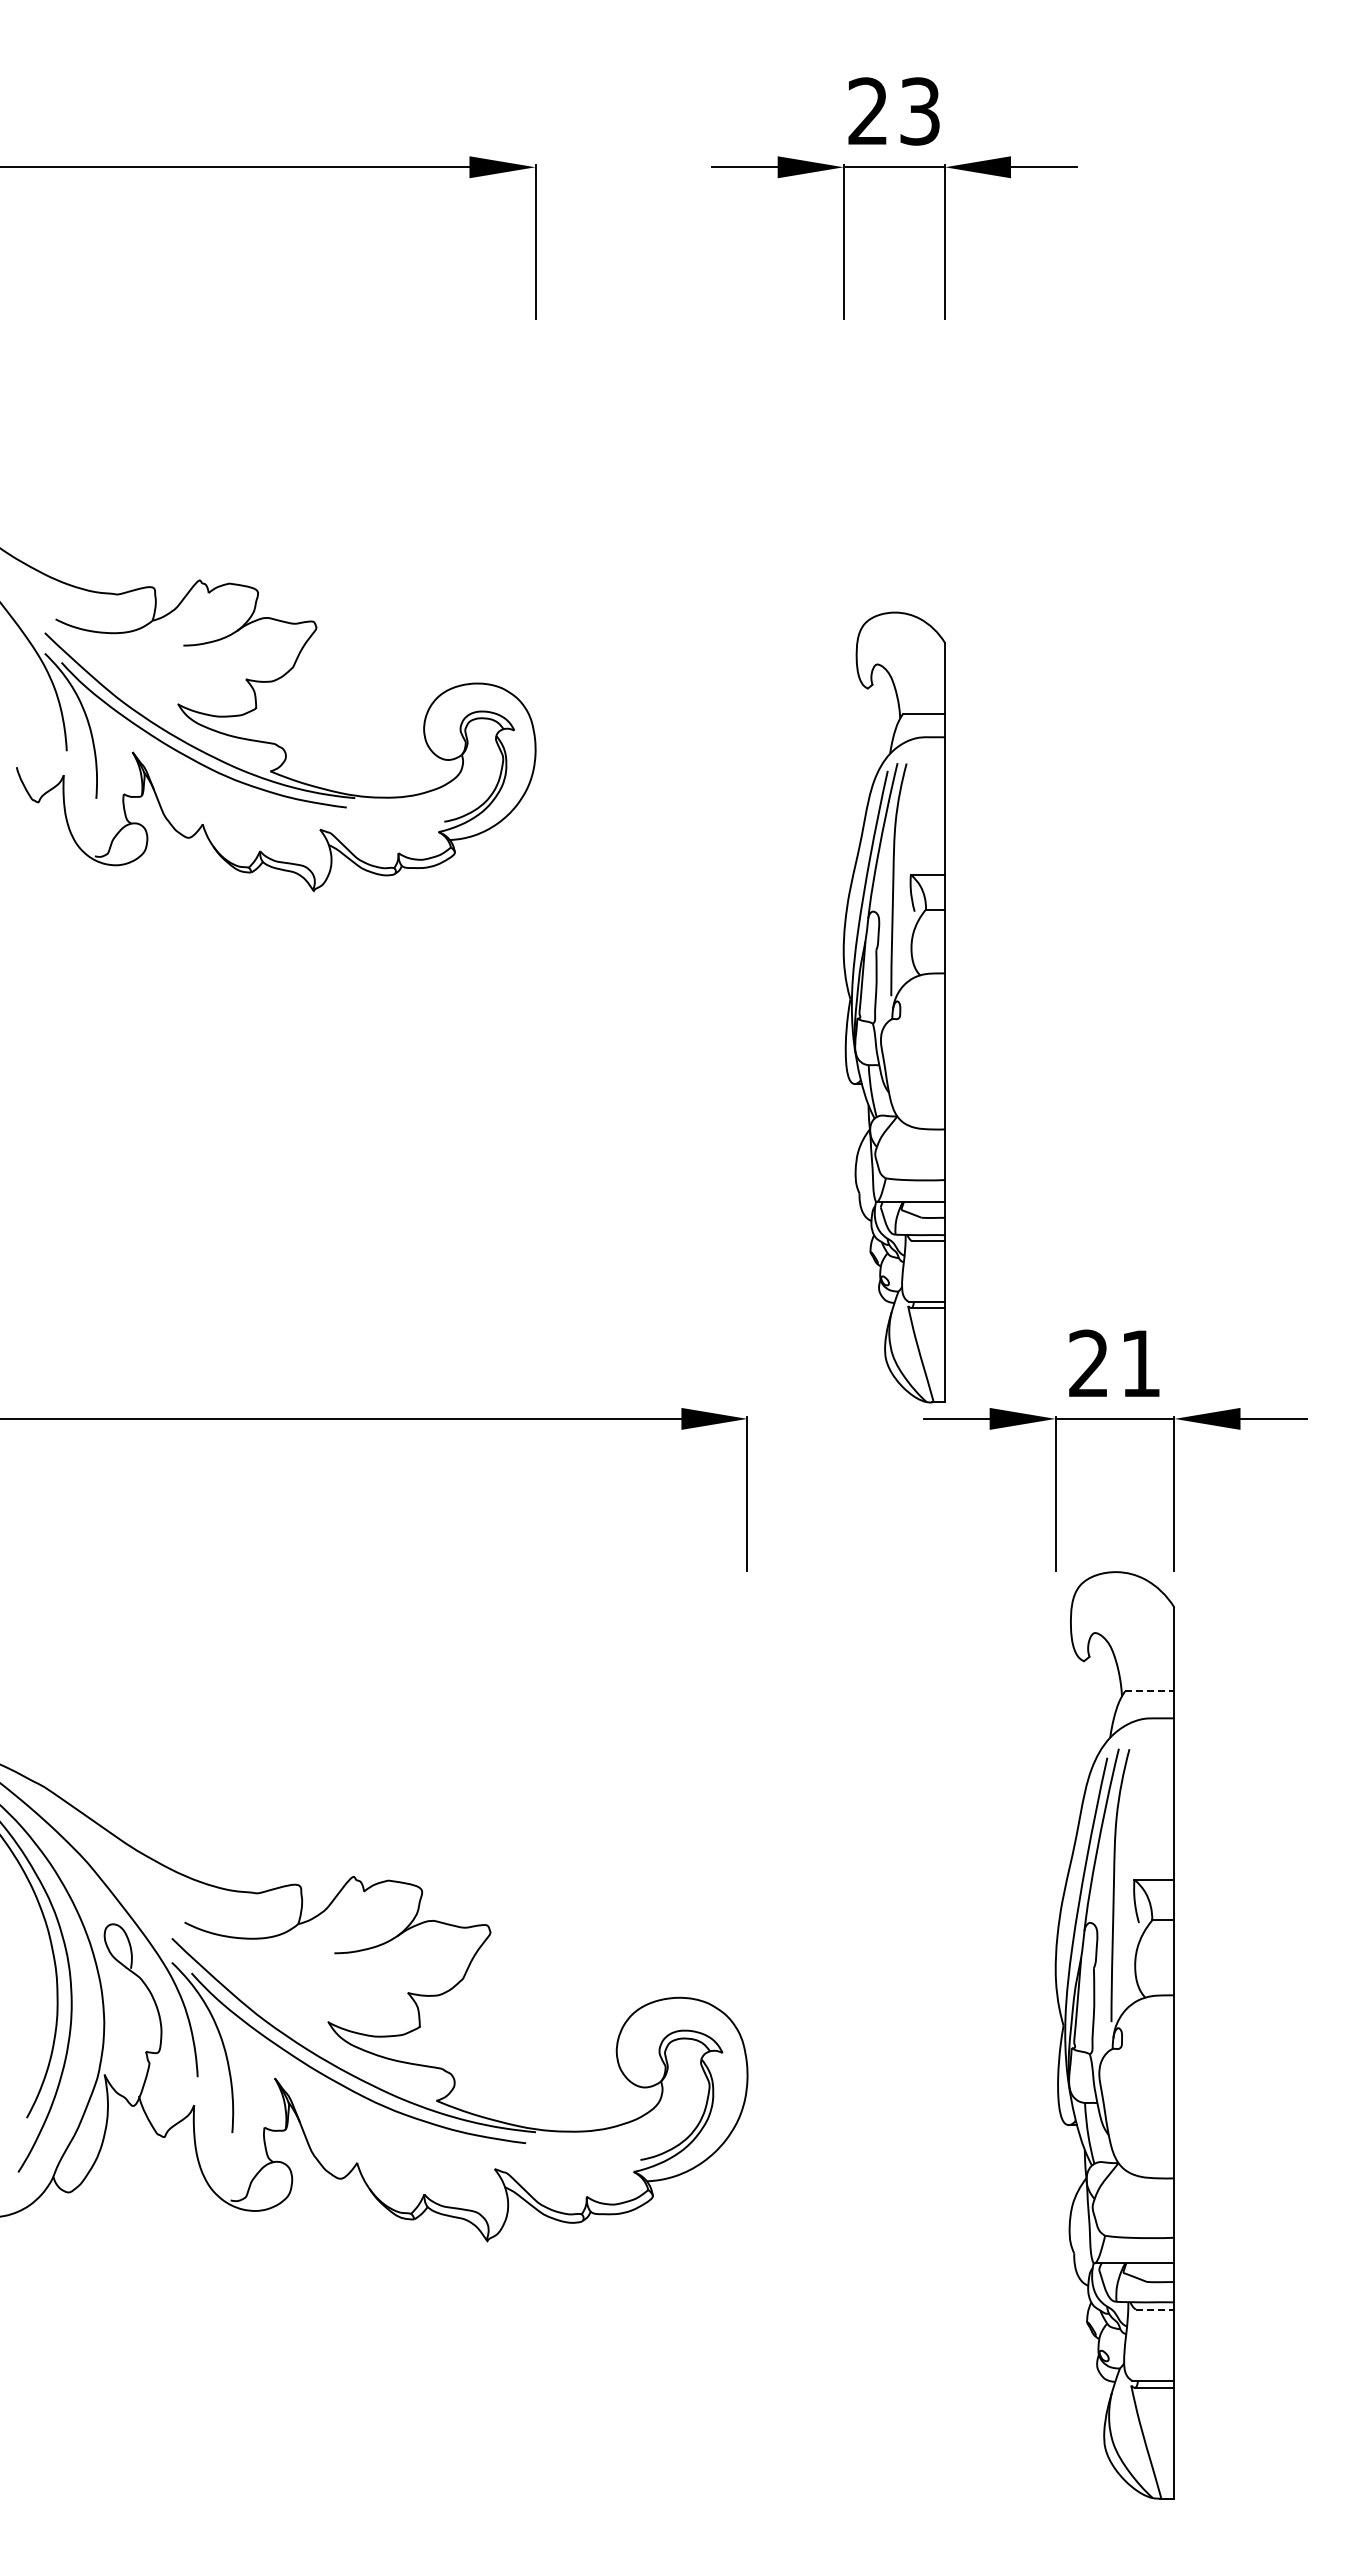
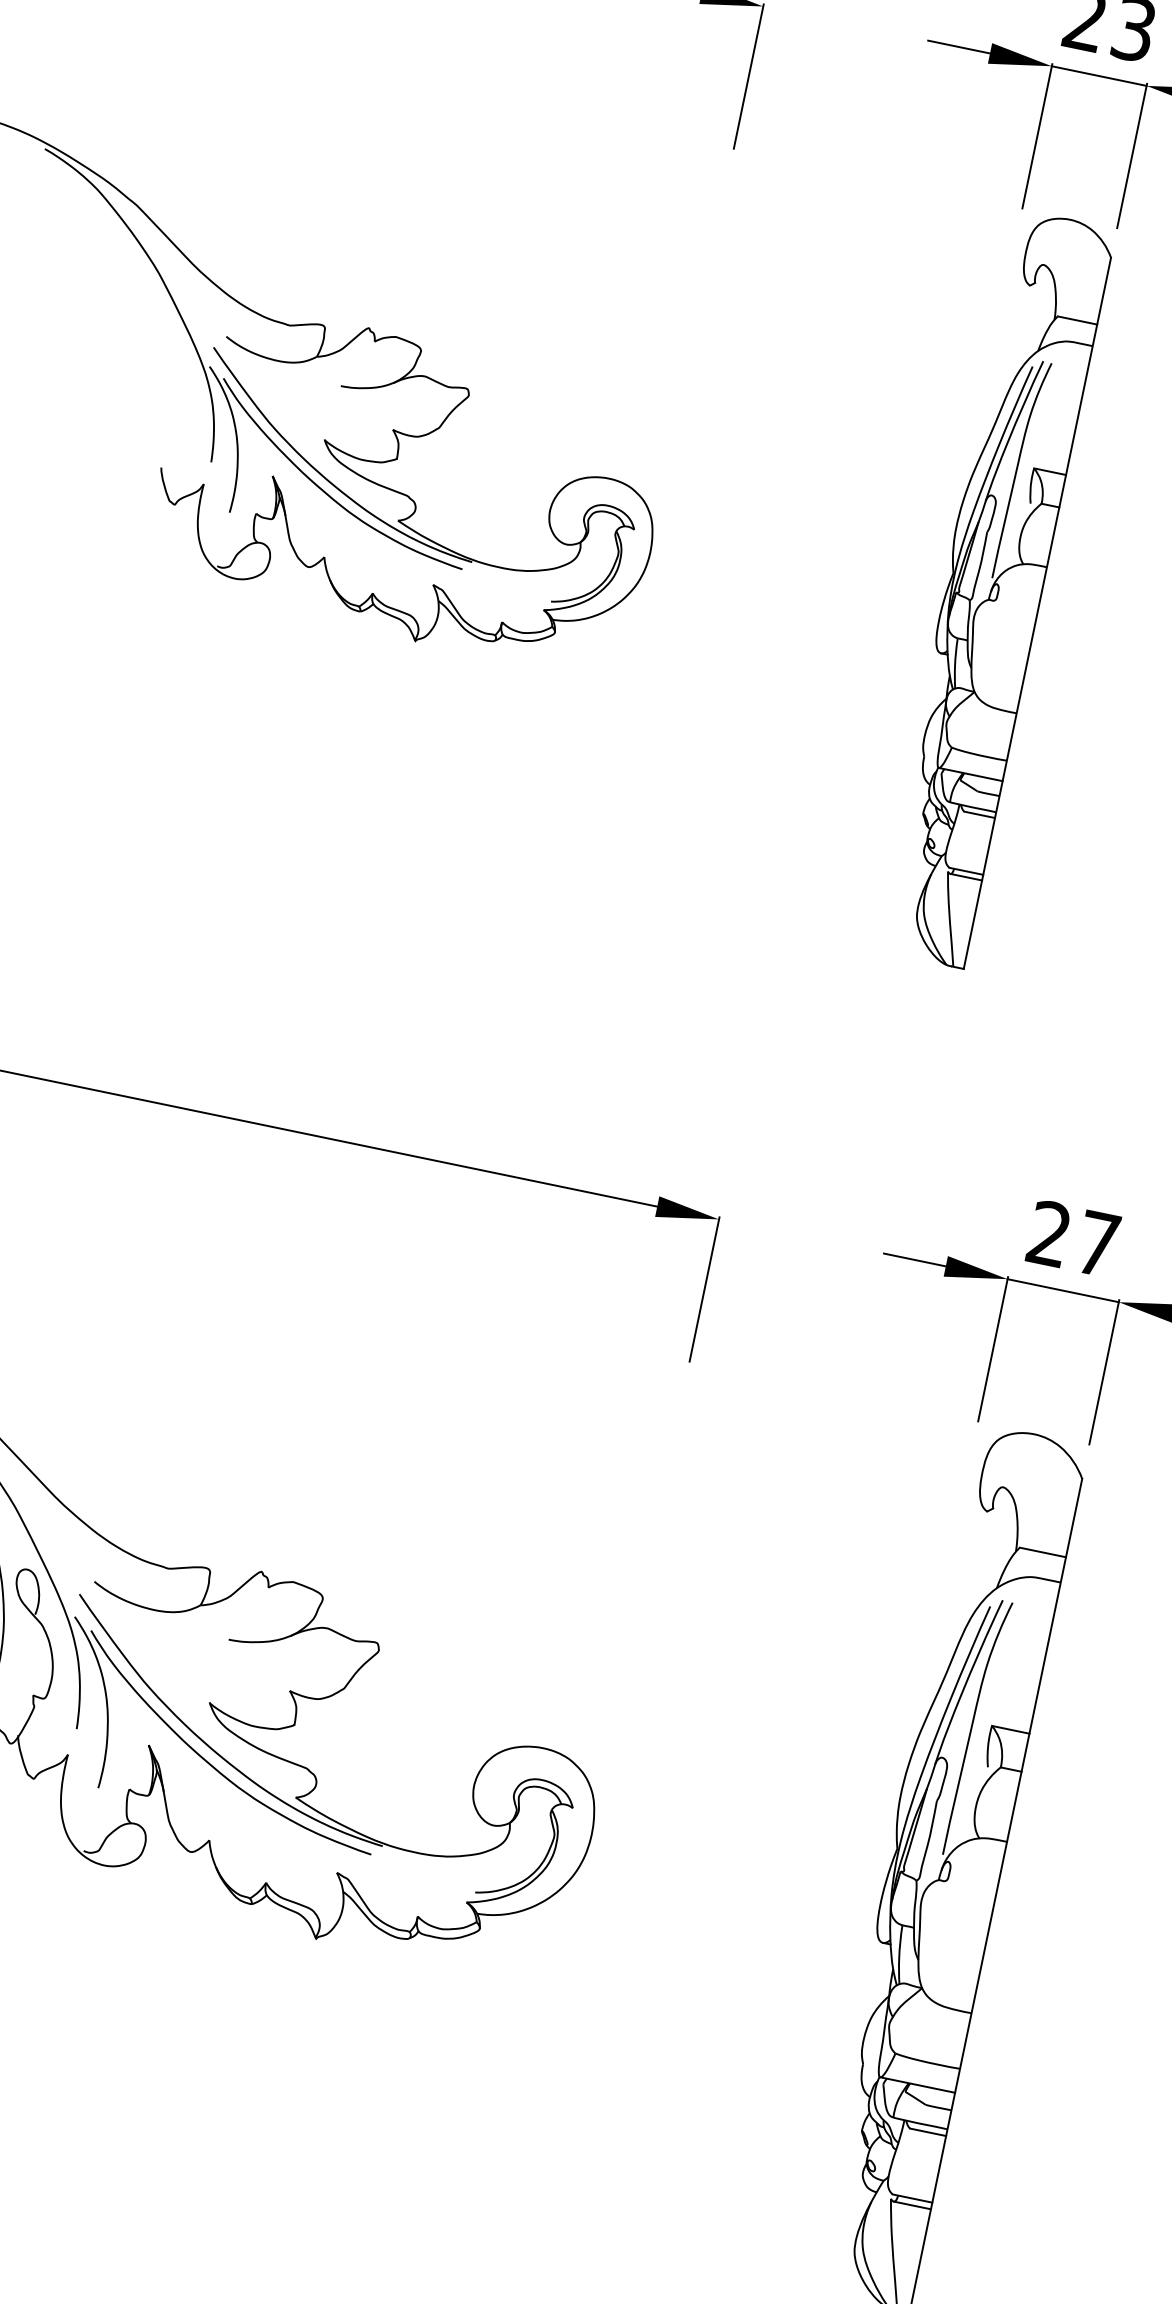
part: (893, 1007) -> (992, 589), moved
text: (1140, 1363) -> (1097, 1243), 21 -> 27
line: (1149, 1691) -> (1042, 1552), dashed -> solid
line: (1155, 2309) -> (928, 2132), dashed -> solid

